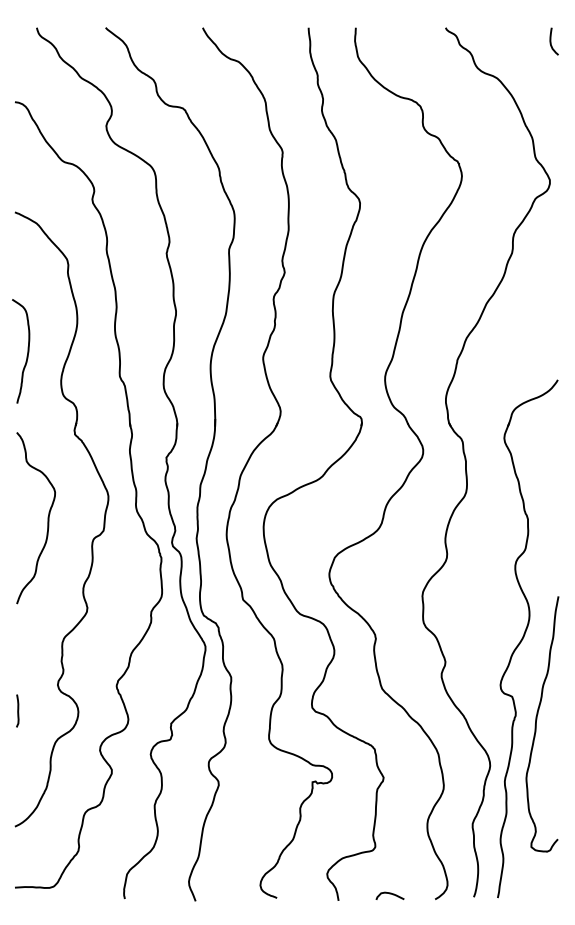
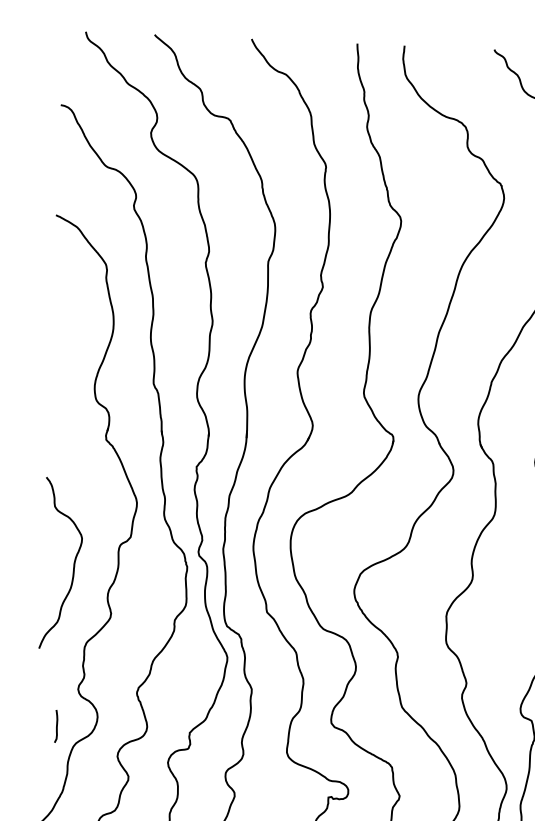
curve: (27, 351) -> (62, 354), removed
curve: (47, 518) -> (73, 564), moved
line: (17, 710) -> (56, 725), moved

